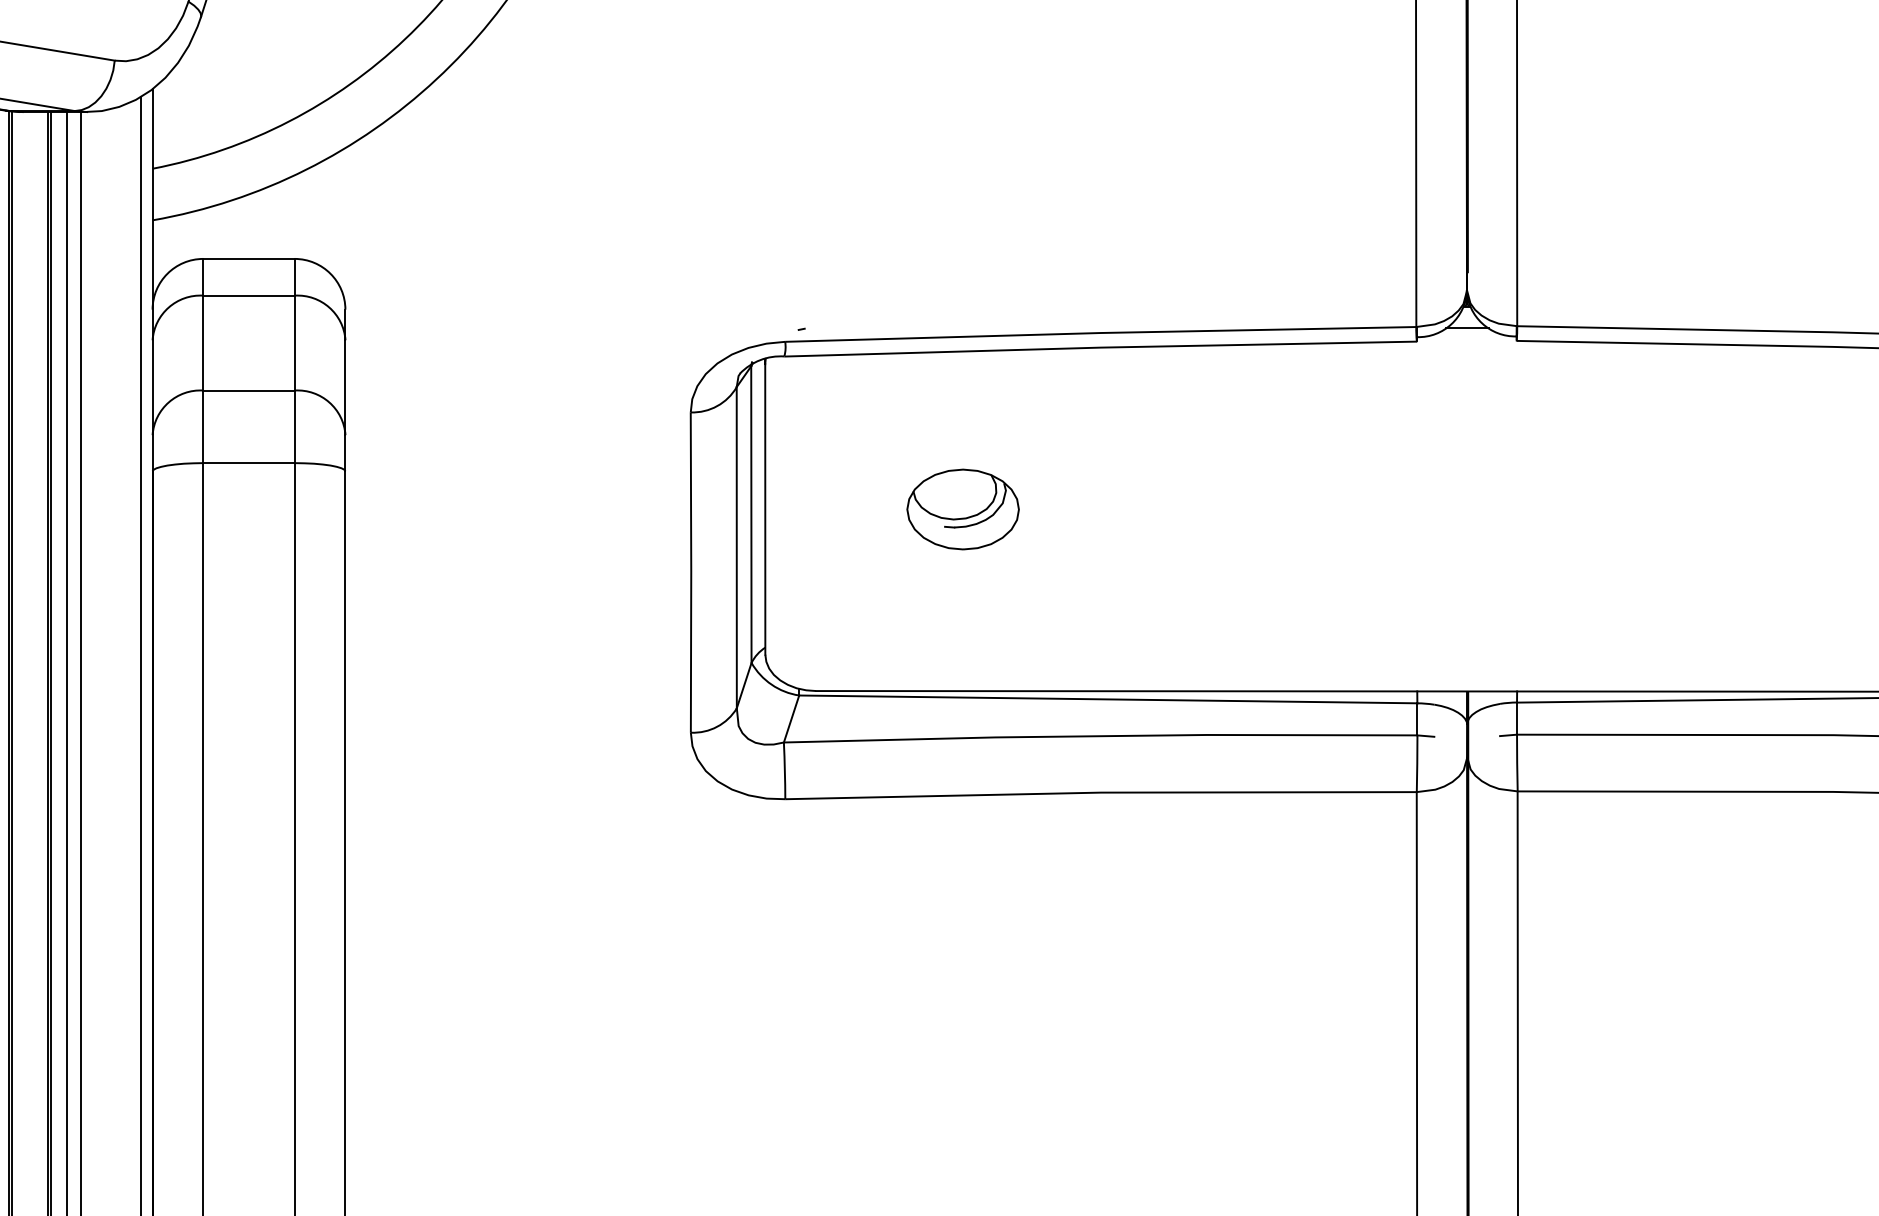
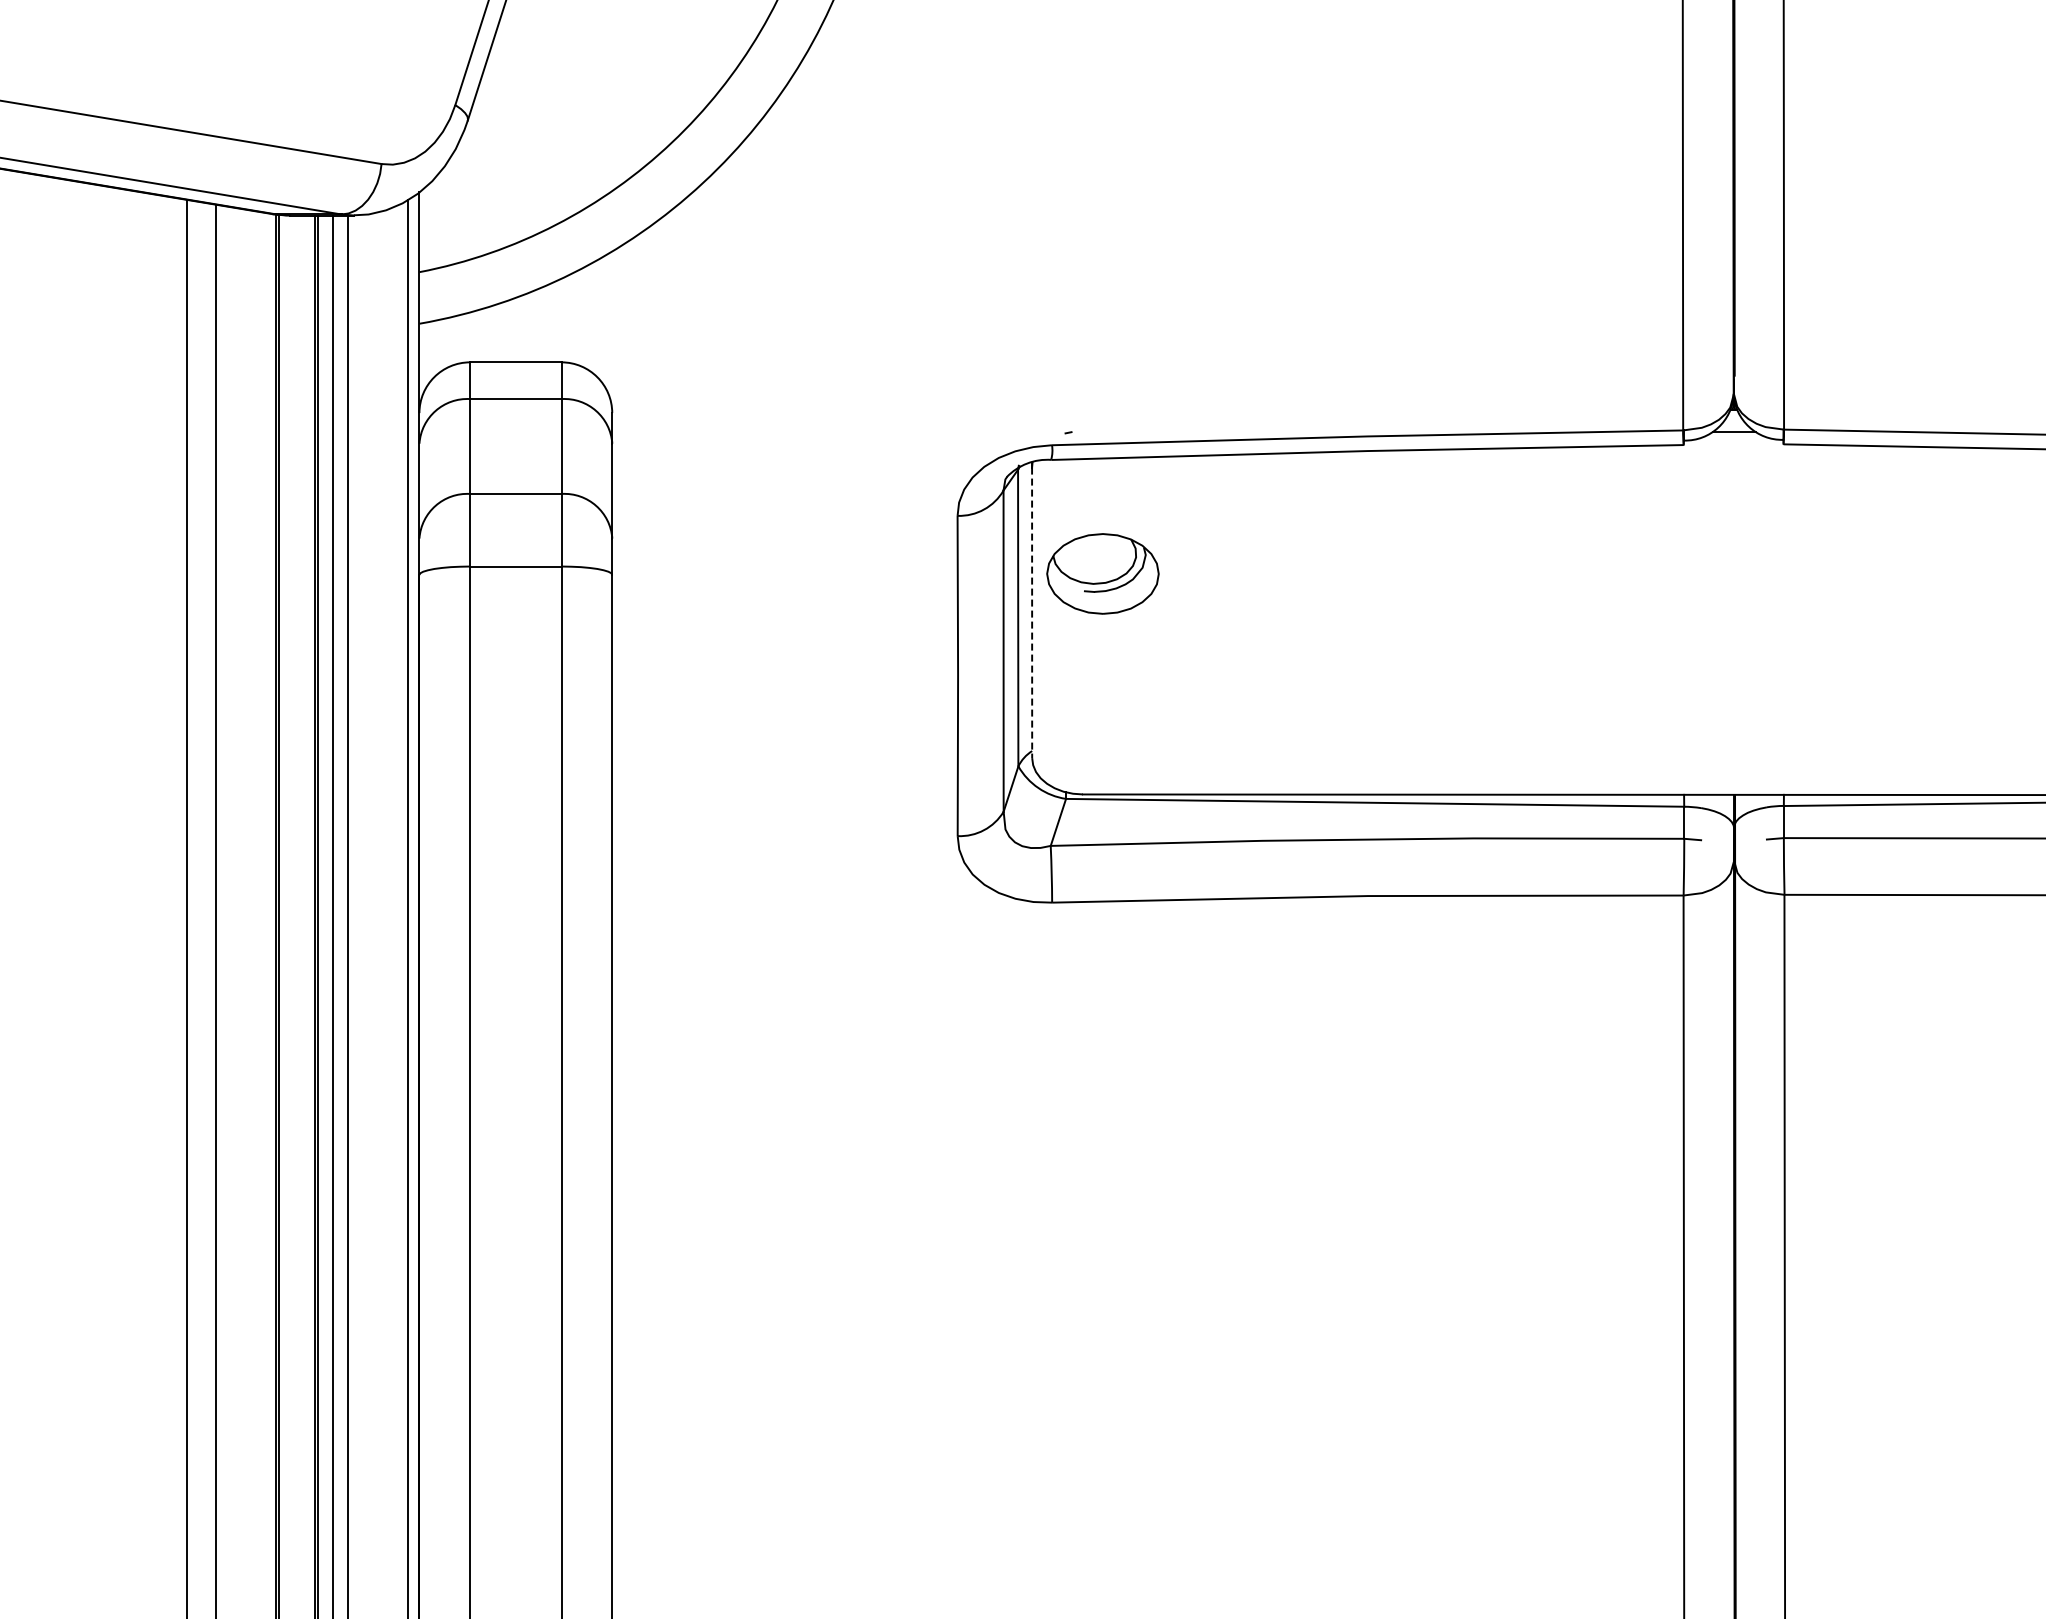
part: (962, 509) -> (1102, 573), moved
line: (765, 510) -> (1032, 613), solid -> dashed

